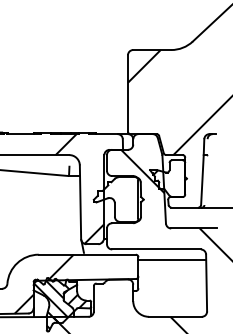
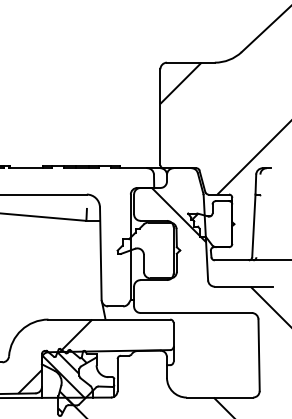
hatch: (79, 188) -> (99, 236), removed
line: (172, 259) -> (216, 325), removed
hatch: (74, 299) -> (93, 375), removed

